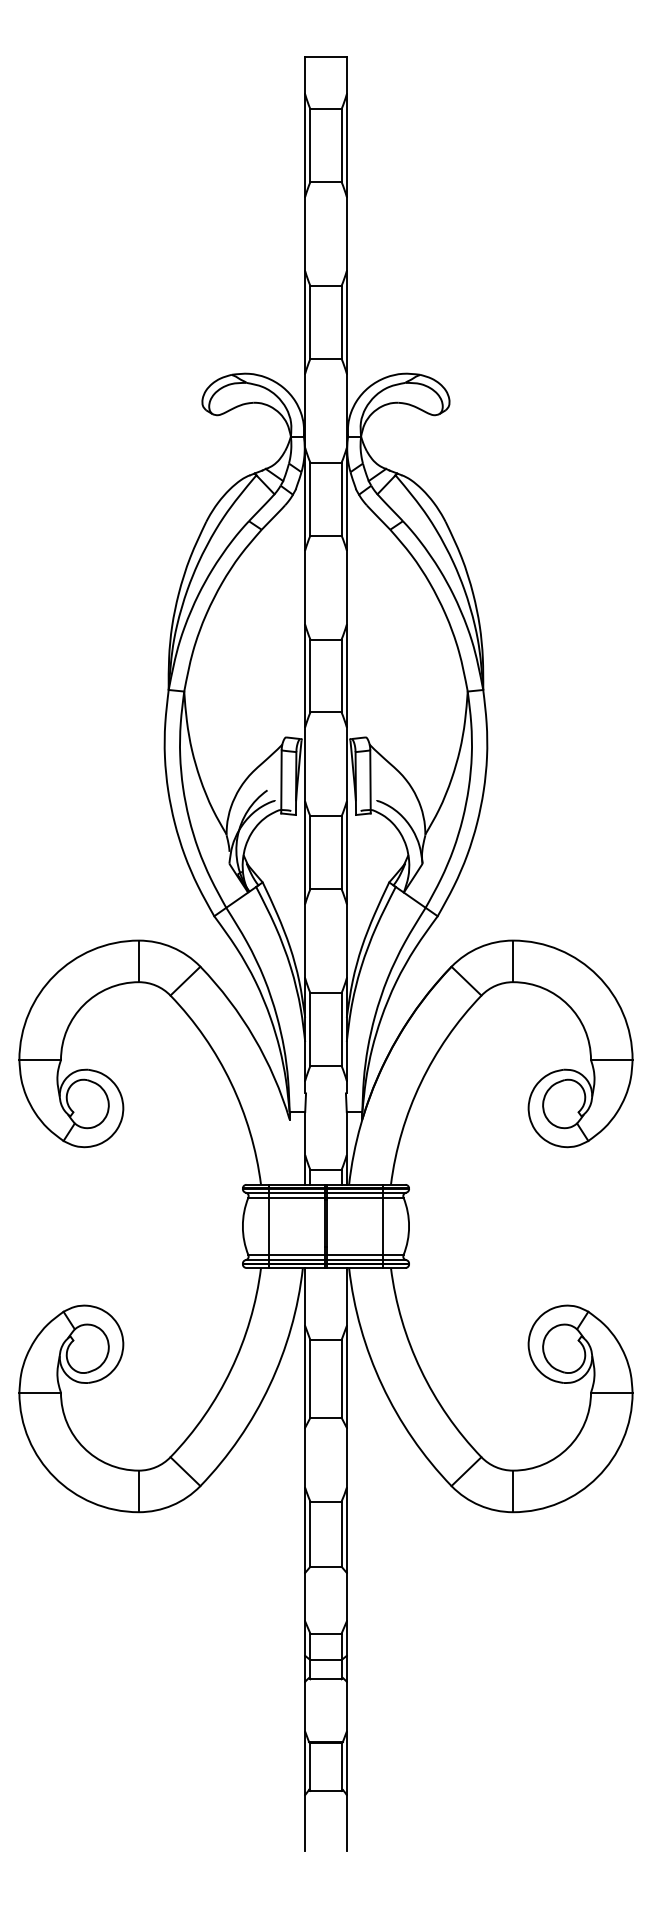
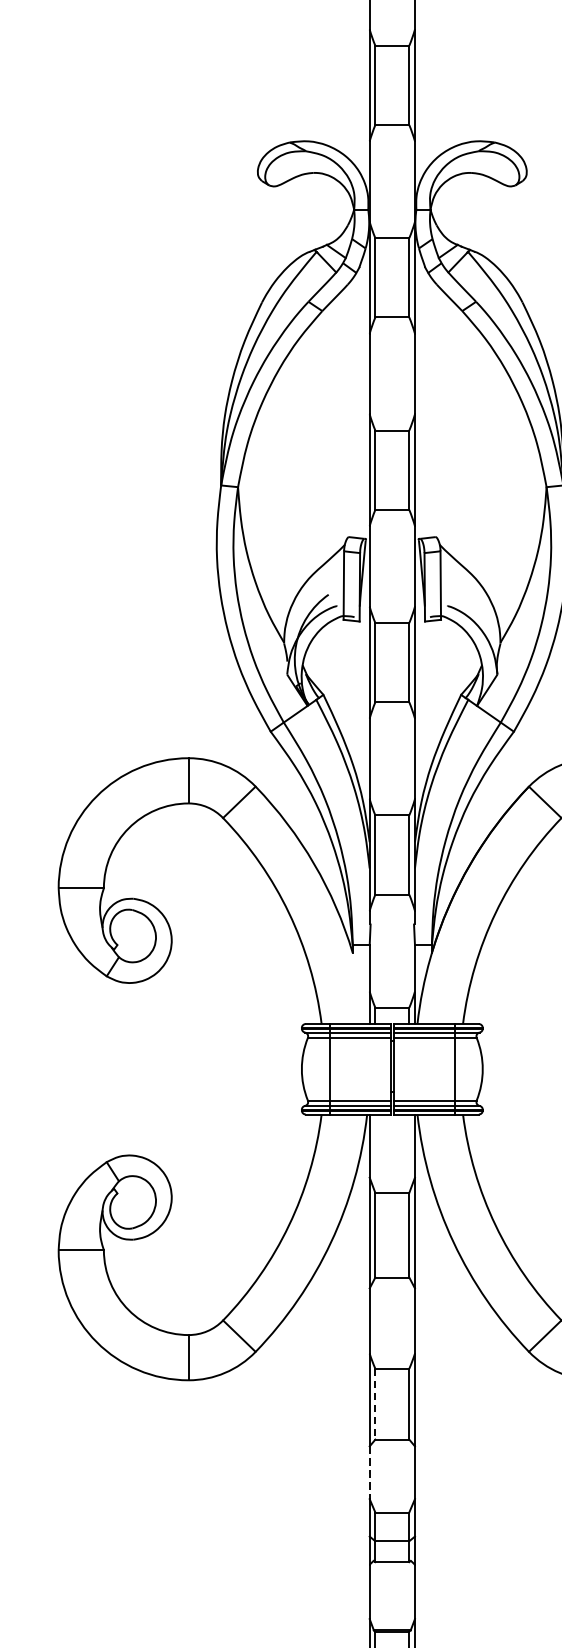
line: (310, 1534) -> (375, 1404), solid -> dashed
line: (305, 1597) -> (370, 1473), solid -> dashed

